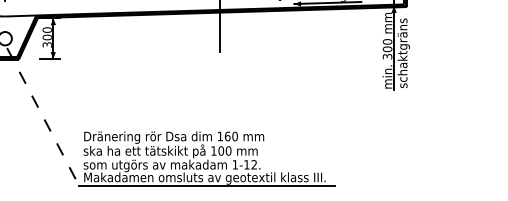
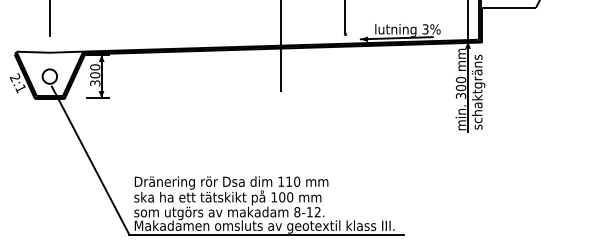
line: (42, 116) -> (90, 160), dashed -> solid
text: (228, 136) -> (289, 181), 160 -> 110
text: (235, 165) -> (297, 212), 1-12. -> 8-12.

